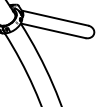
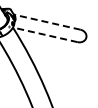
line: (54, 18) -> (46, 22), solid -> dashed
line: (52, 30) -> (44, 34), solid -> dashed

